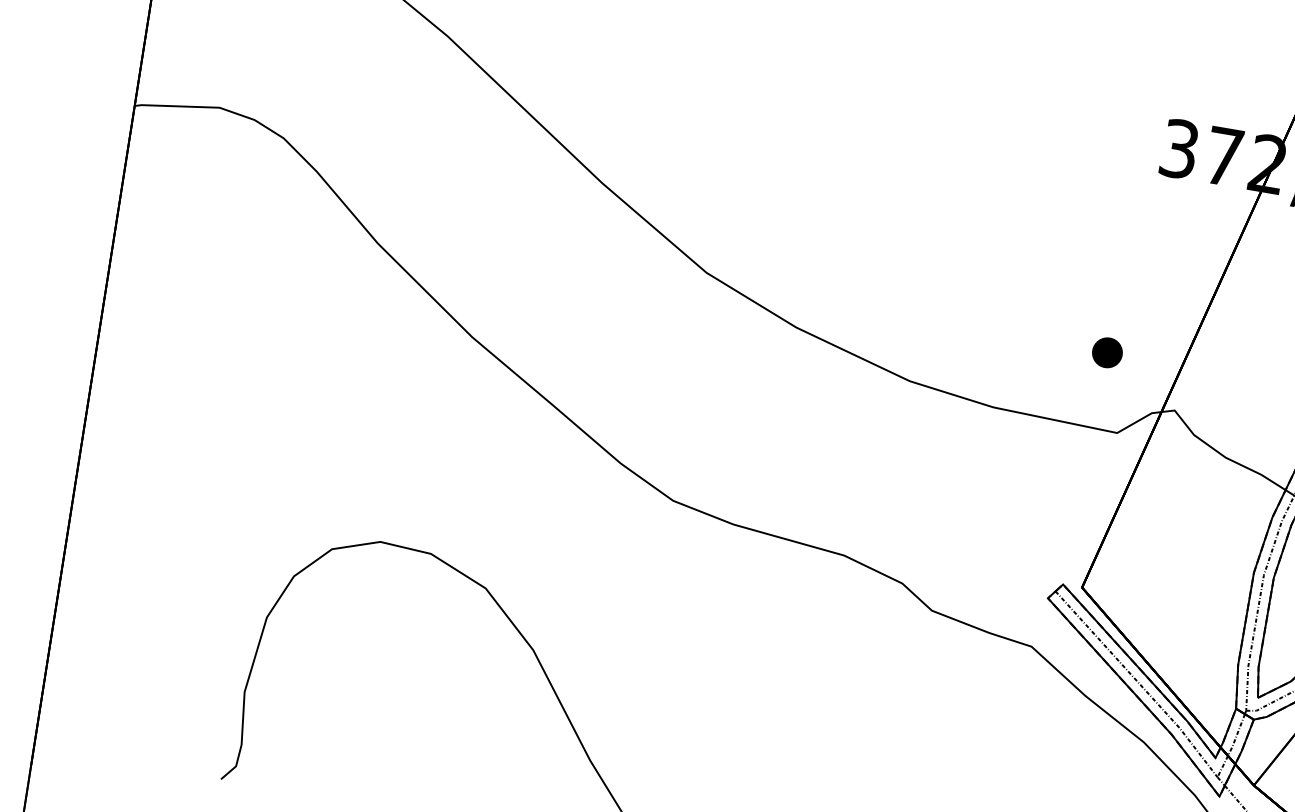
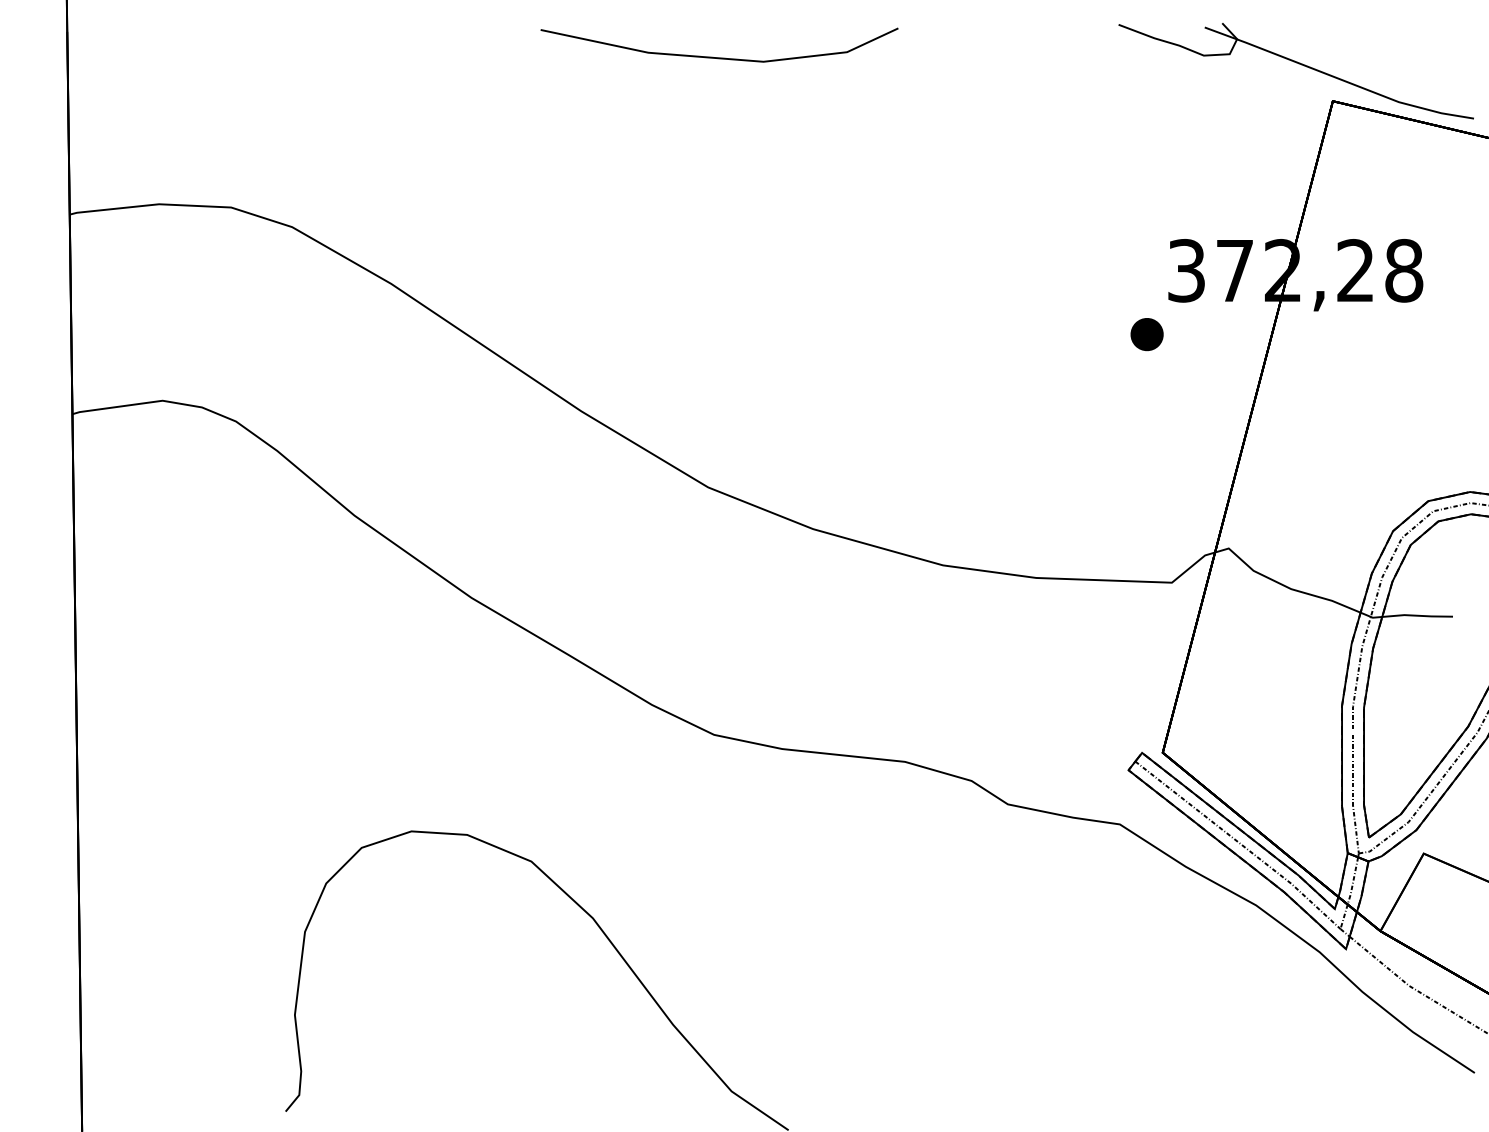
part: (1106, 352) -> (1146, 334), moved

